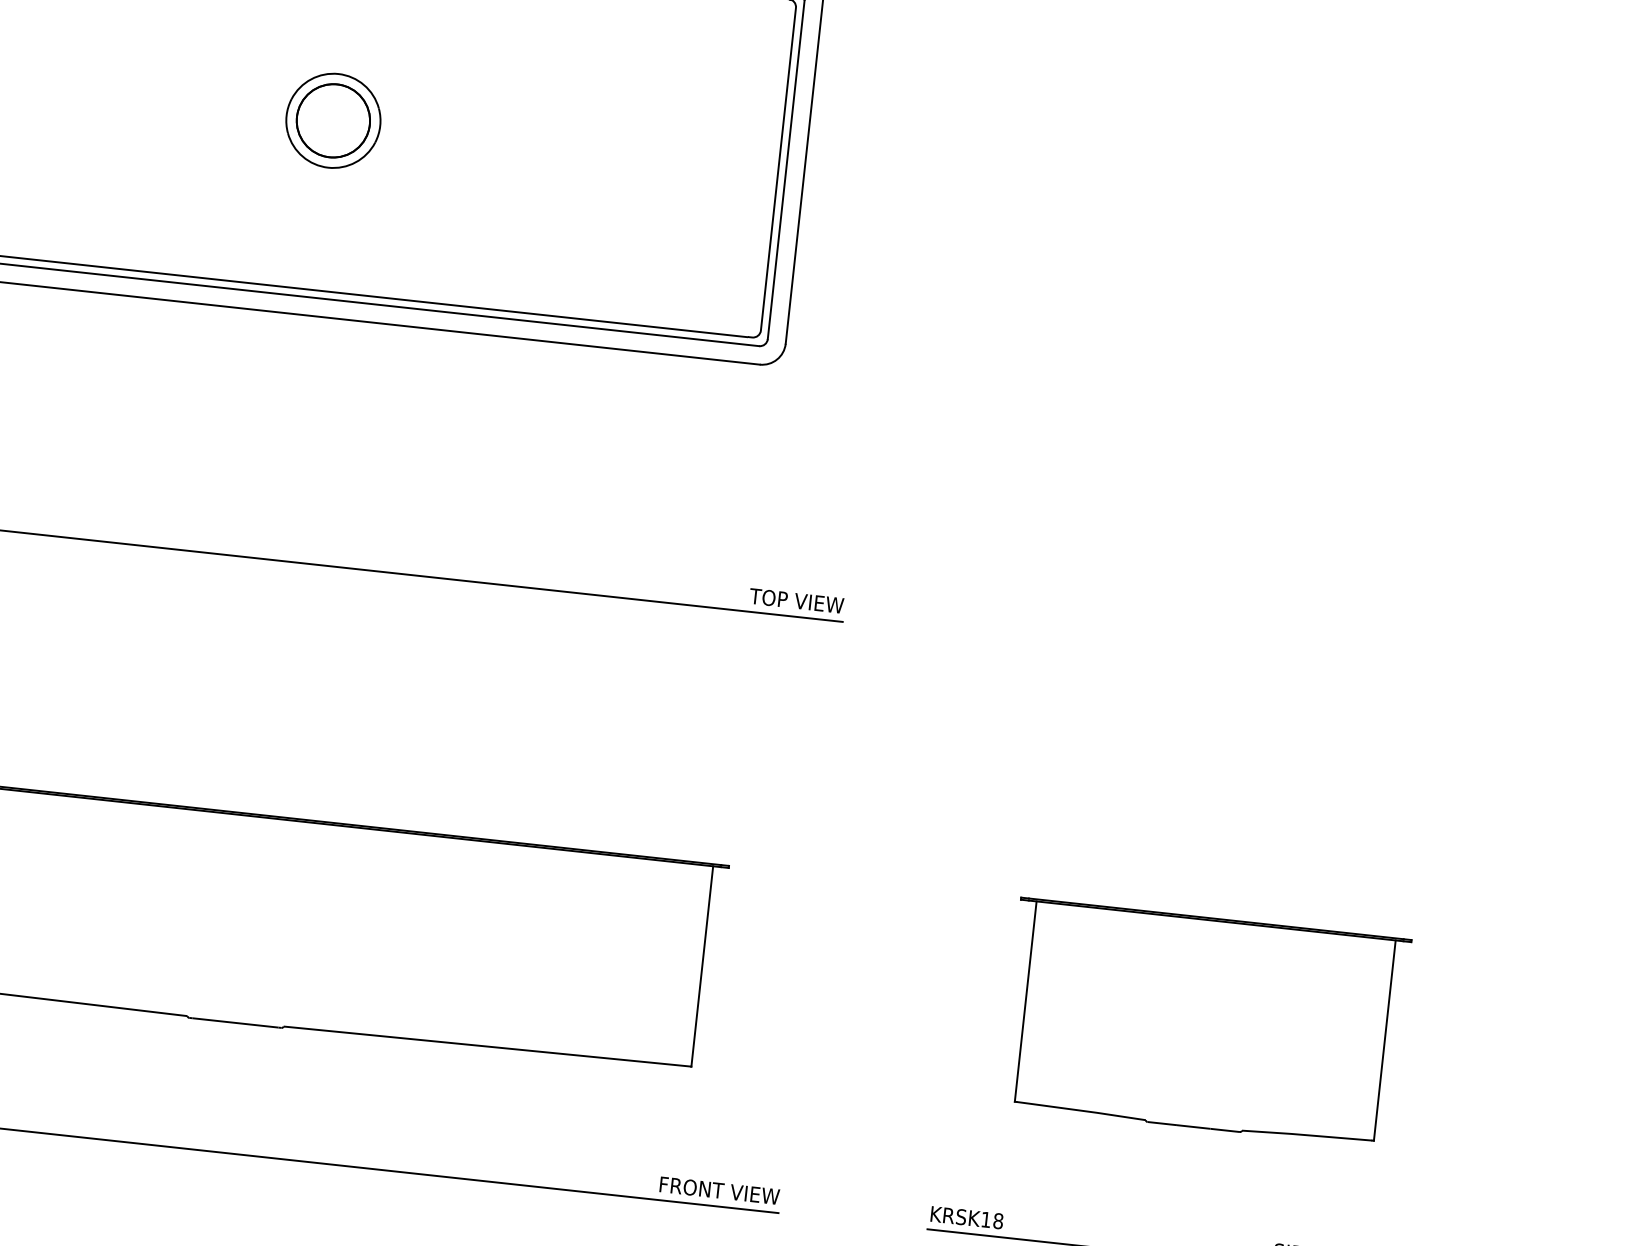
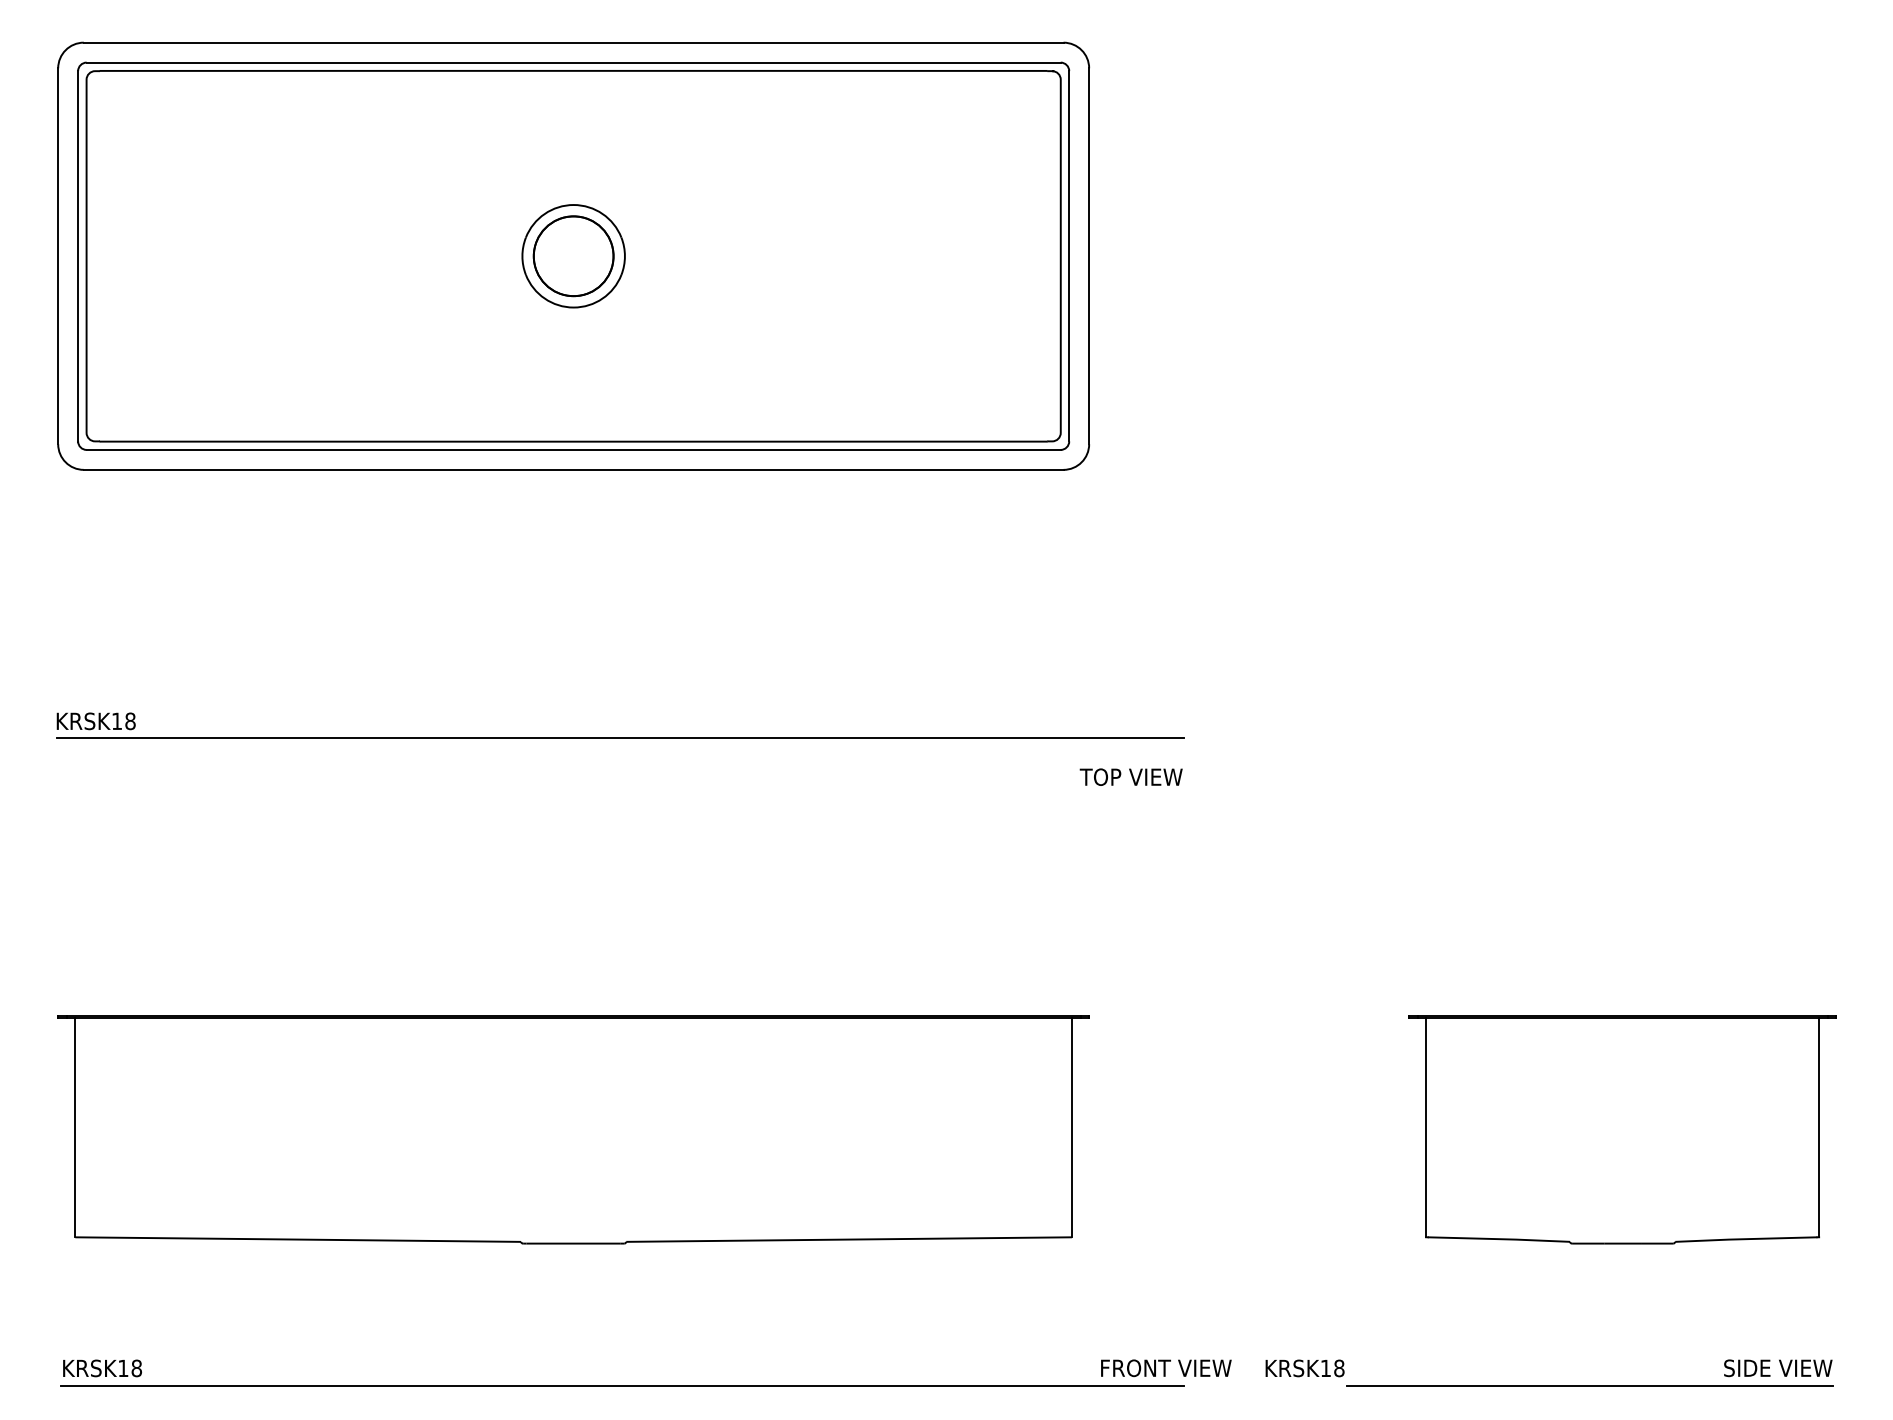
text: (796, 600) -> (1130, 776), moved
text: (719, 1190) -> (1166, 1368), moved
text: (966, 1217) -> (1304, 1368), moved

